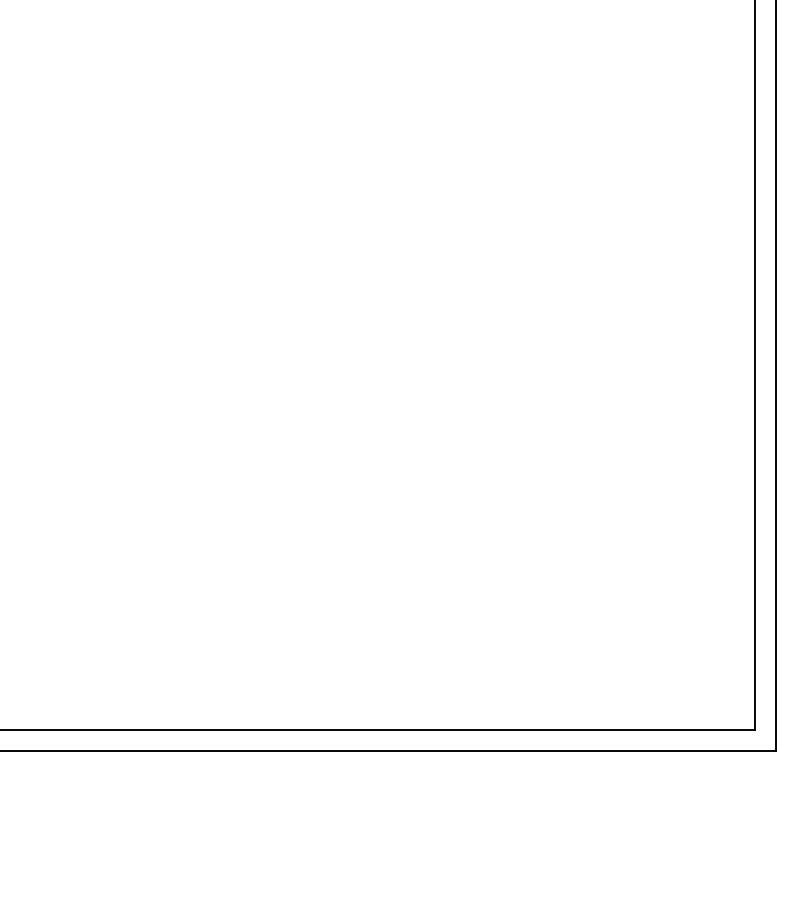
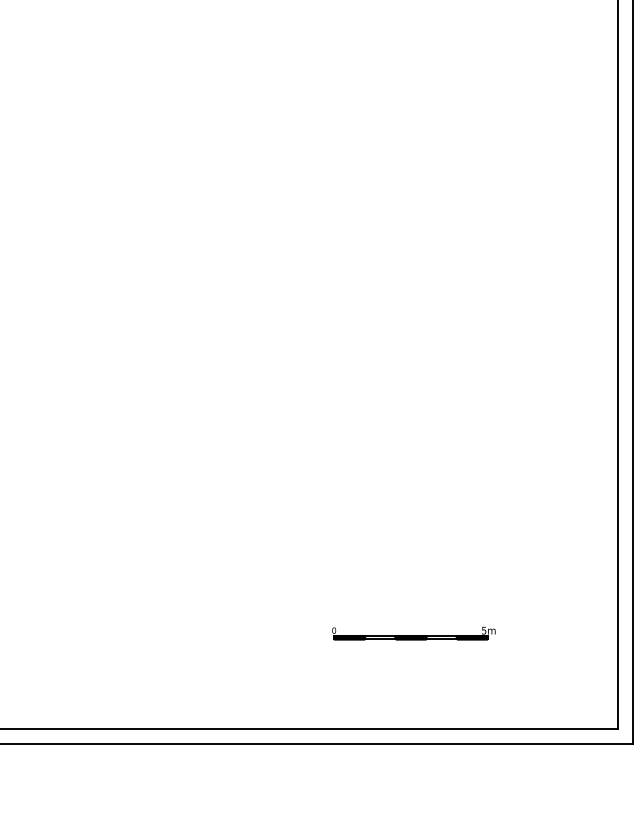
part: (480, 601) -> (413, 633), added

